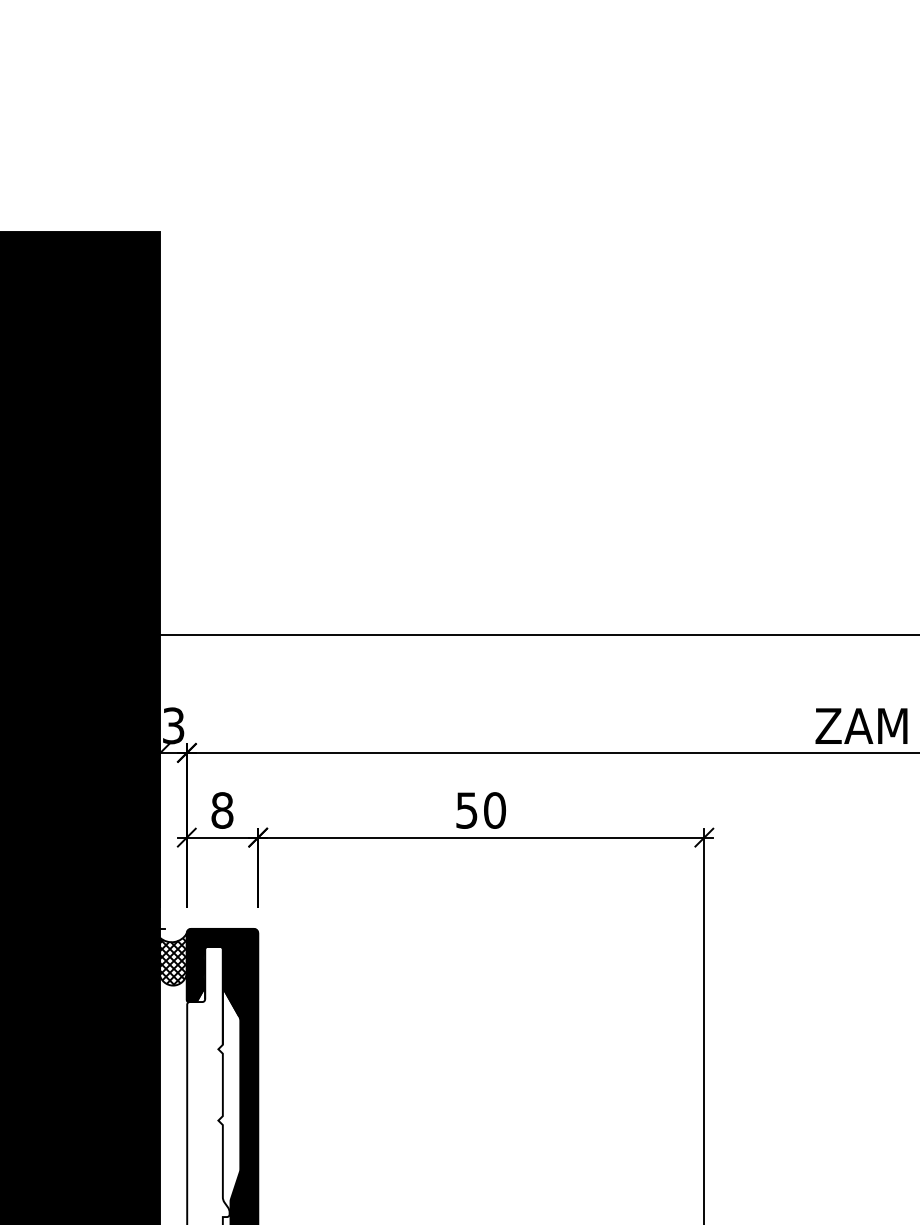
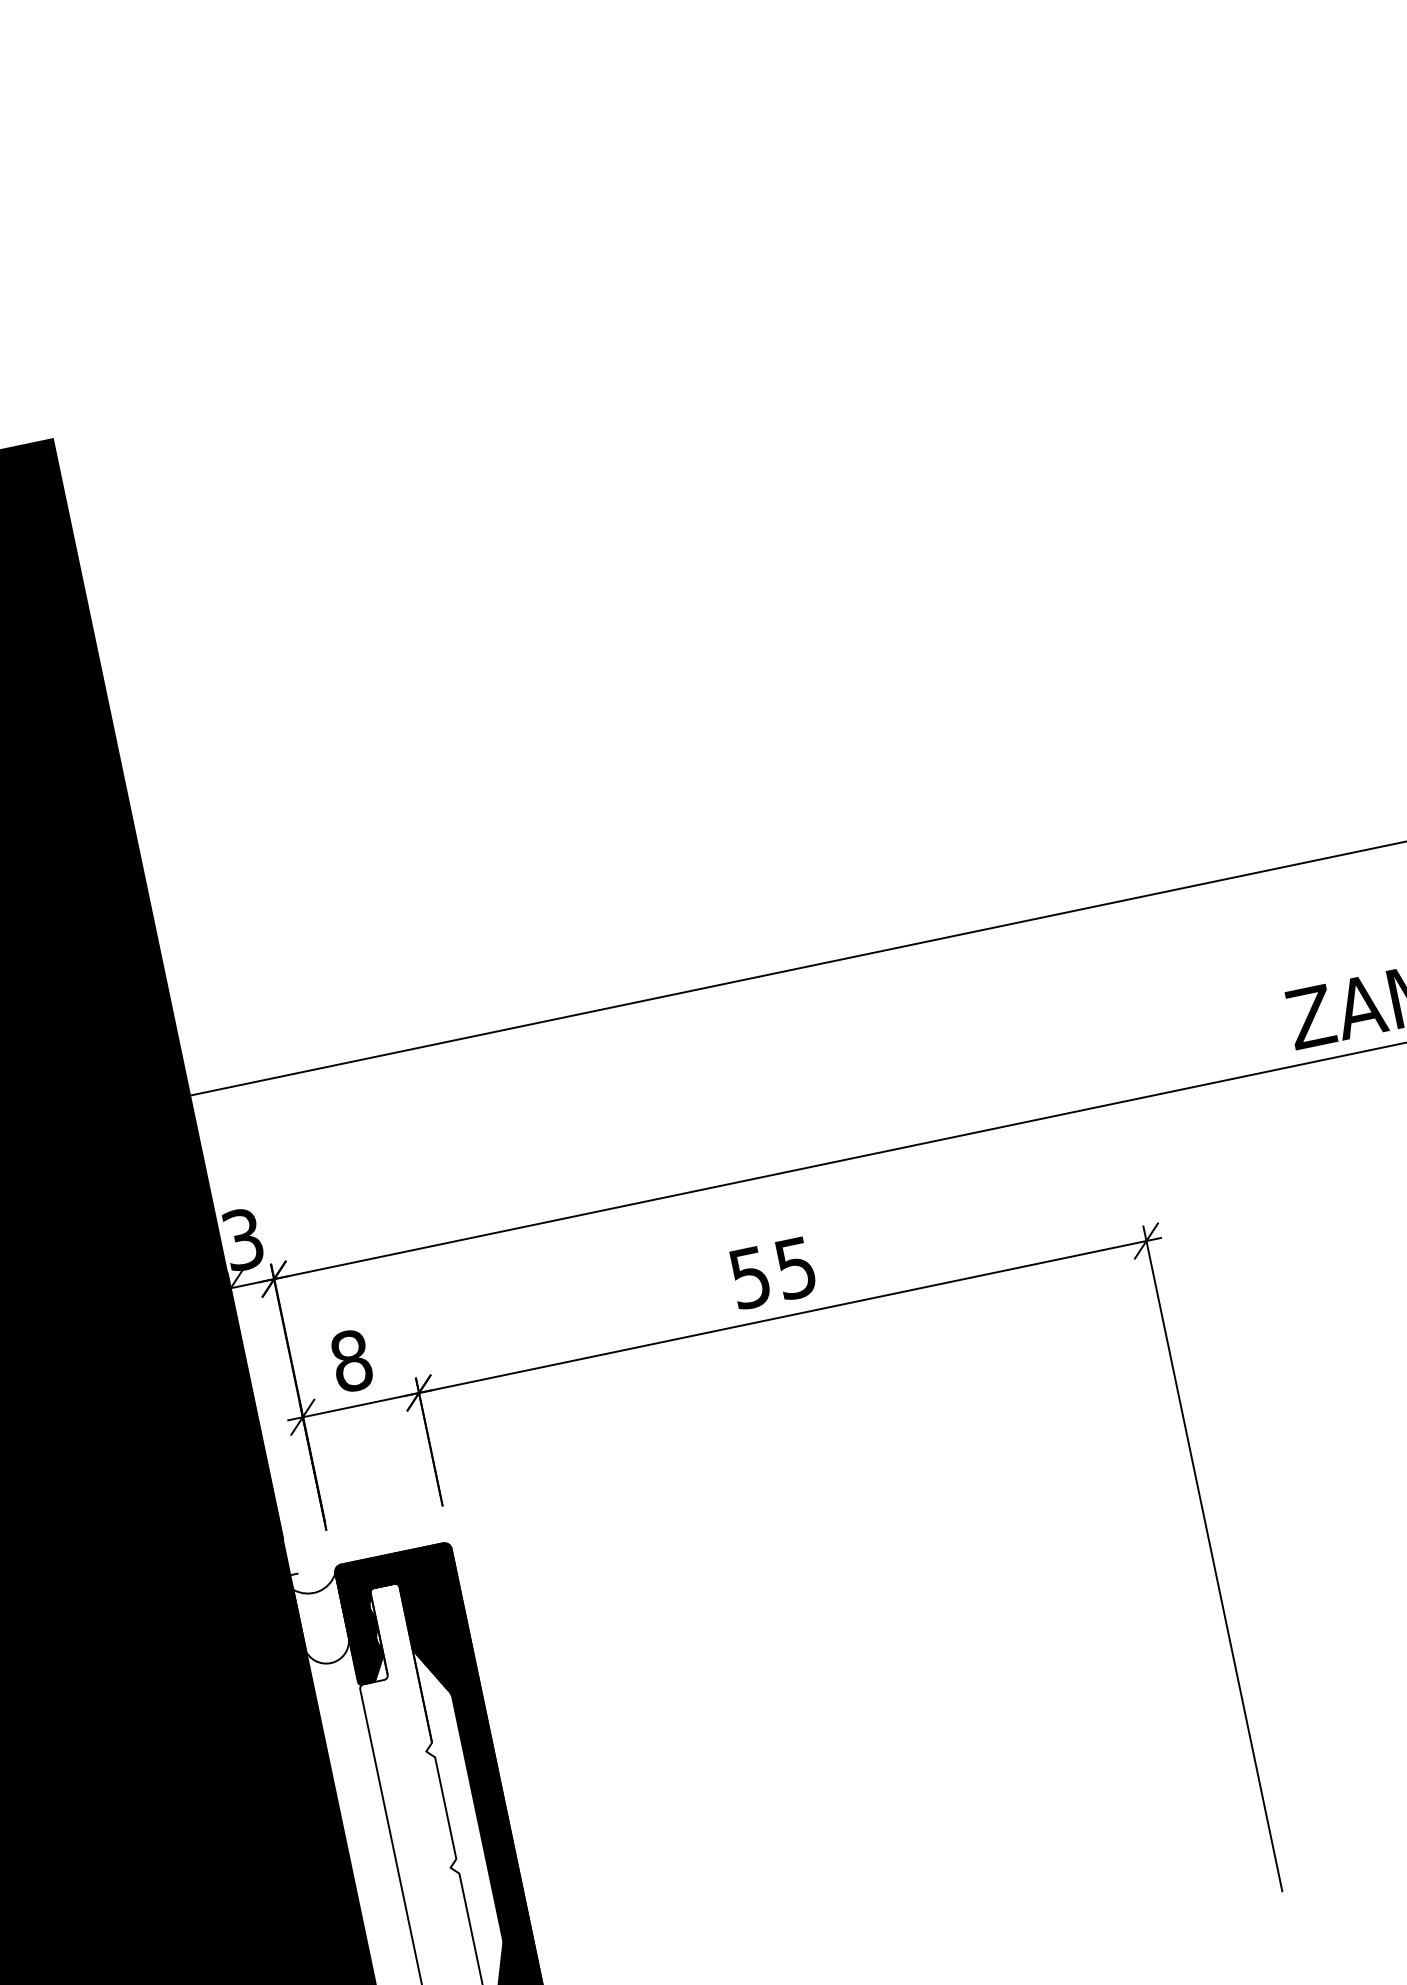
text: (495, 810) -> (796, 1267), 50 -> 55
hatch: (173, 959) -> (322, 1620), removed

